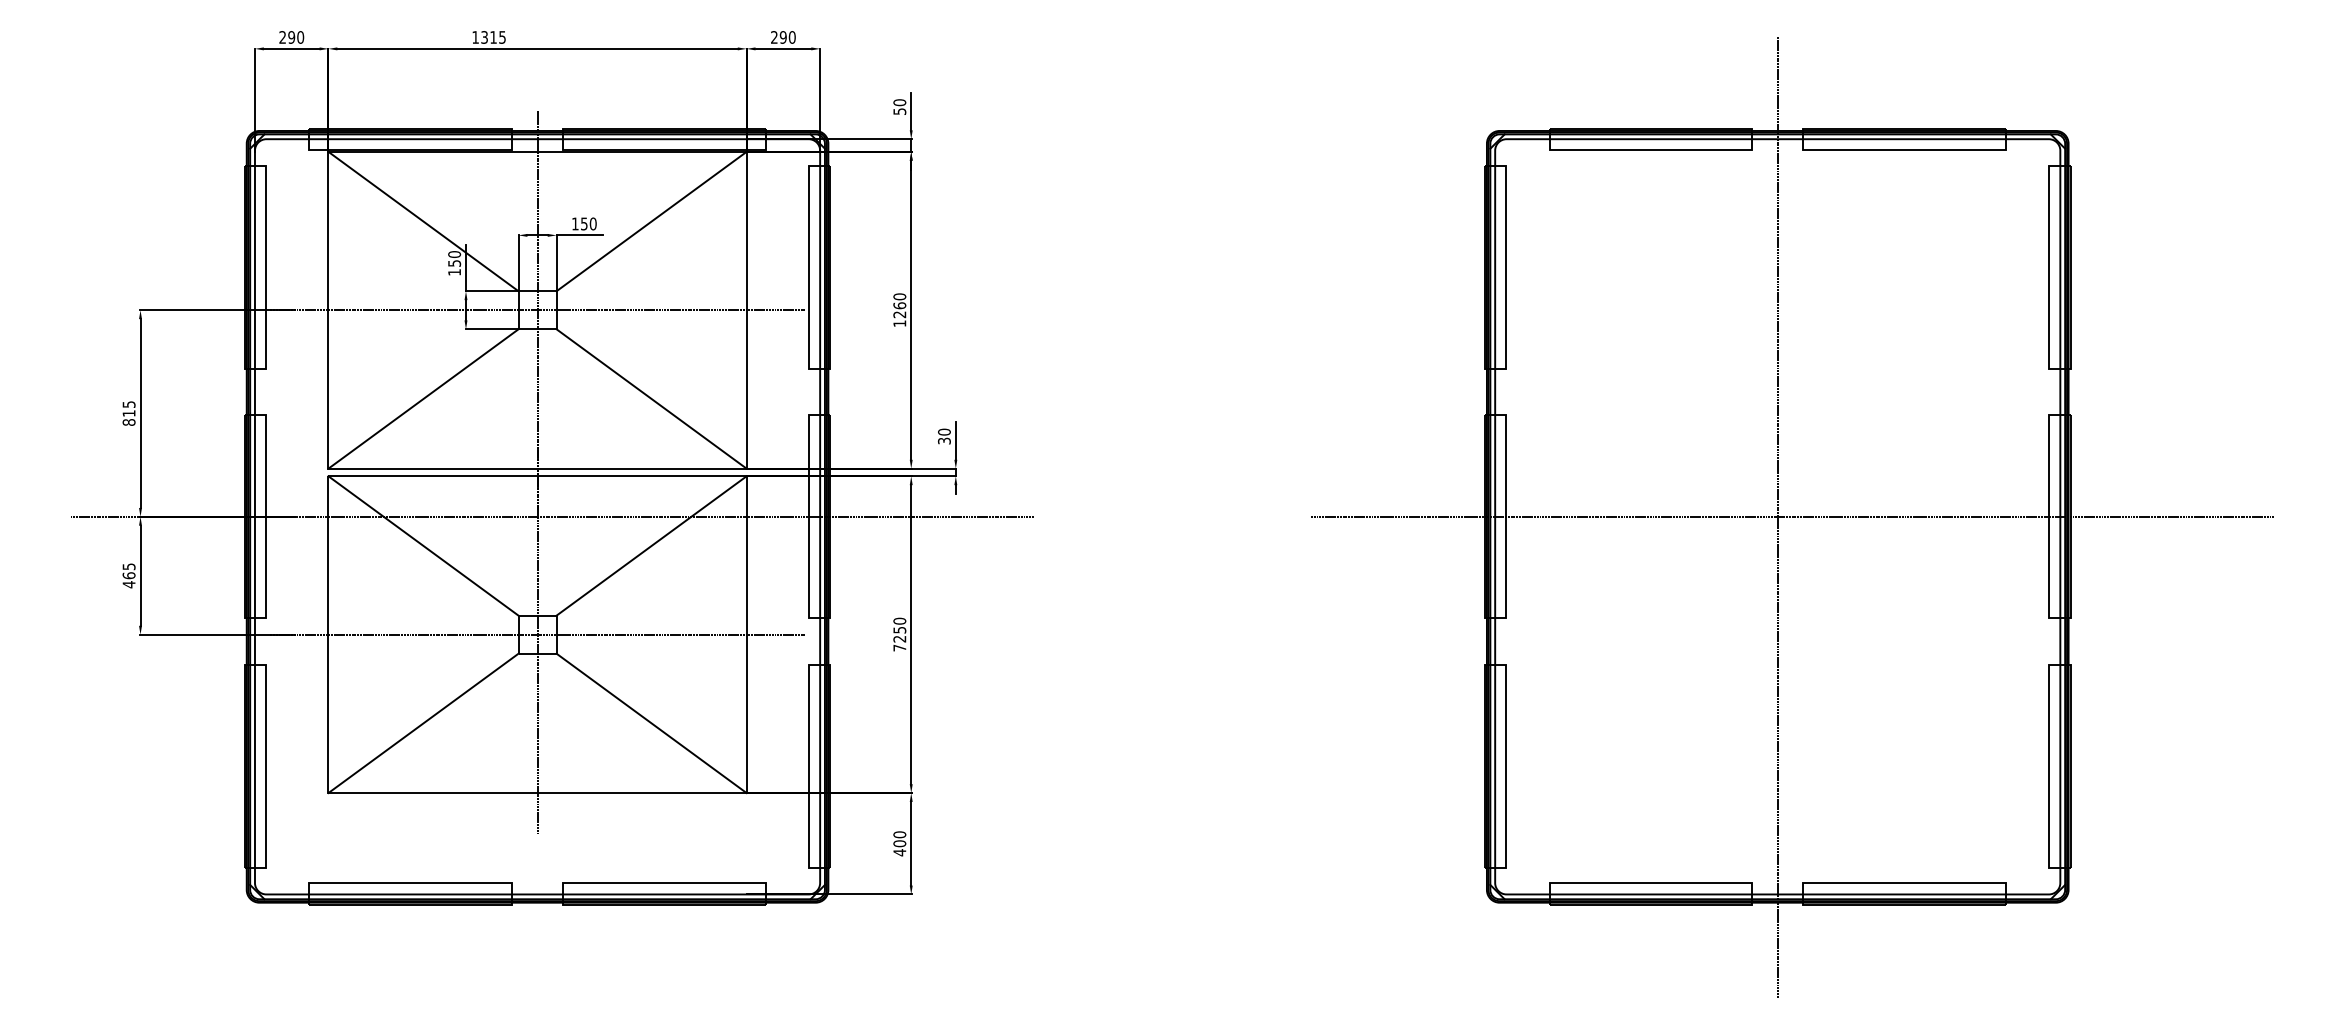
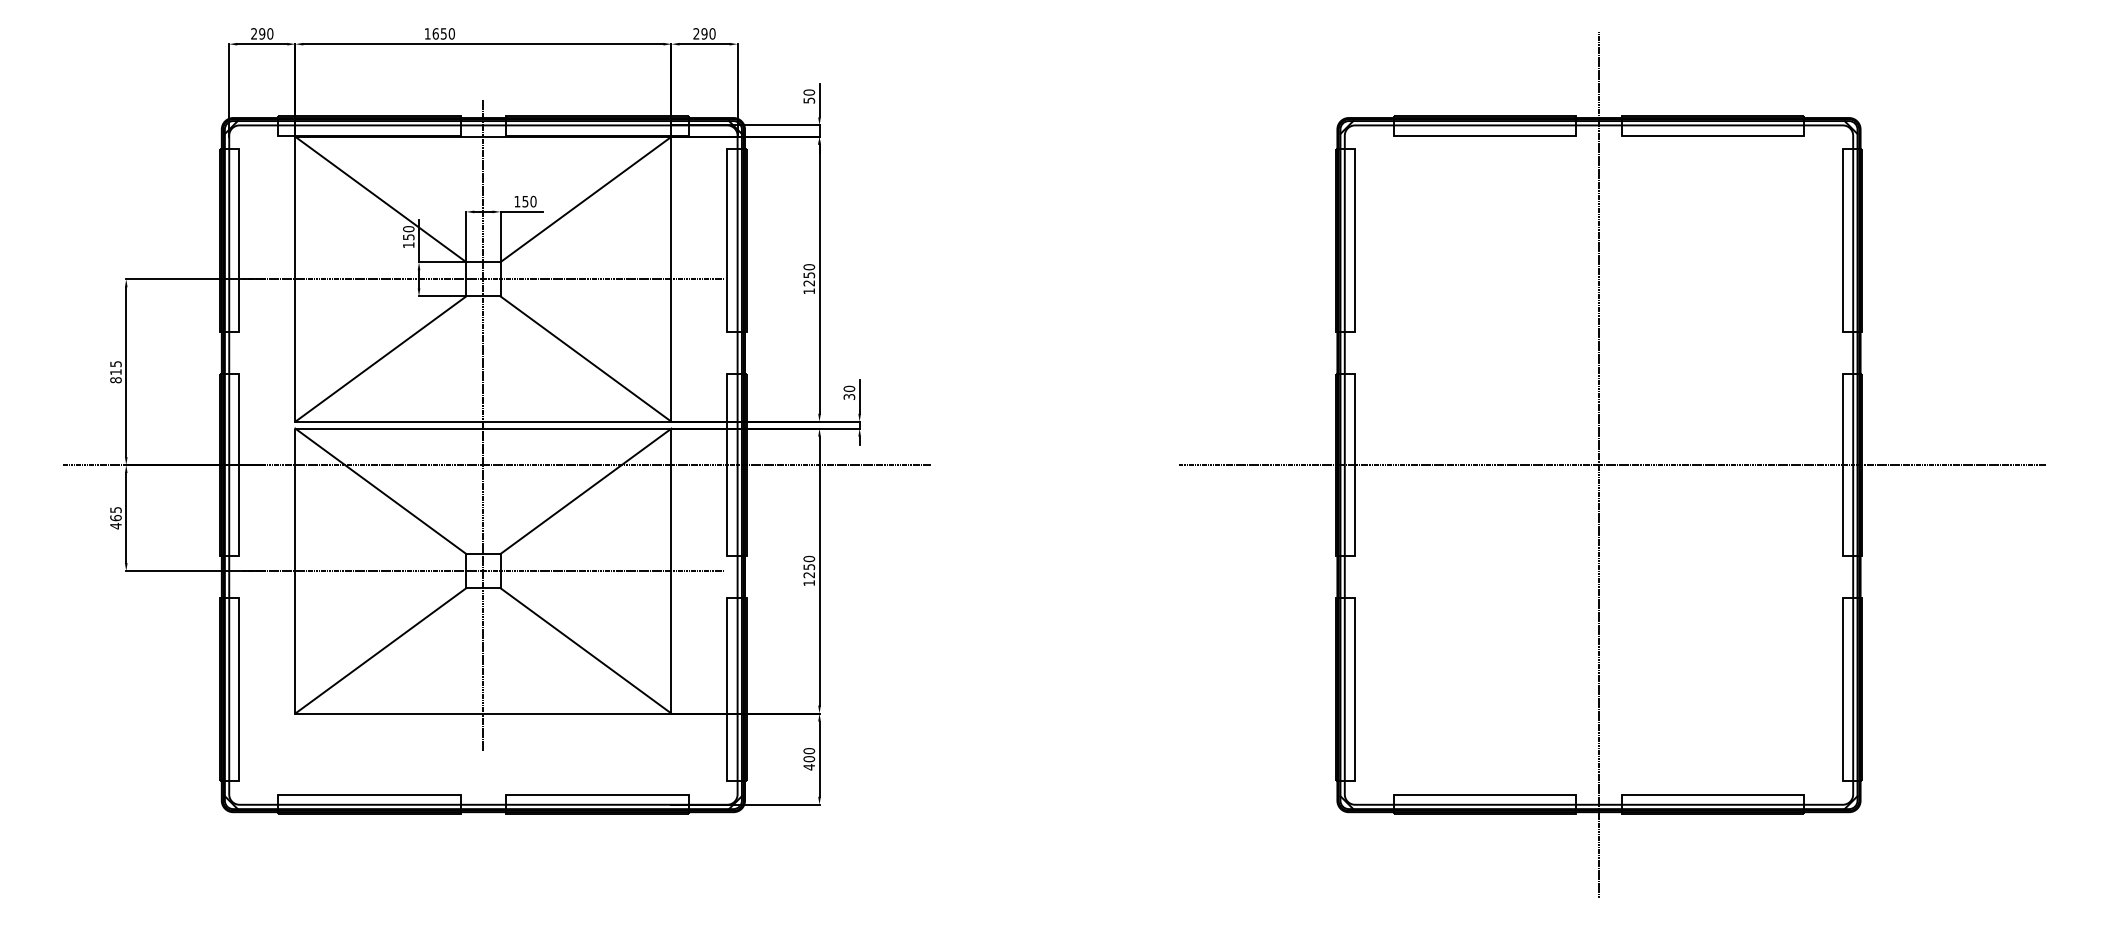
text: (493, 37) -> (443, 33), 1315 -> 1650
text: (900, 306) -> (809, 275), 1260 -> 1250
text: (898, 648) -> (808, 583), 7250 -> 1250

